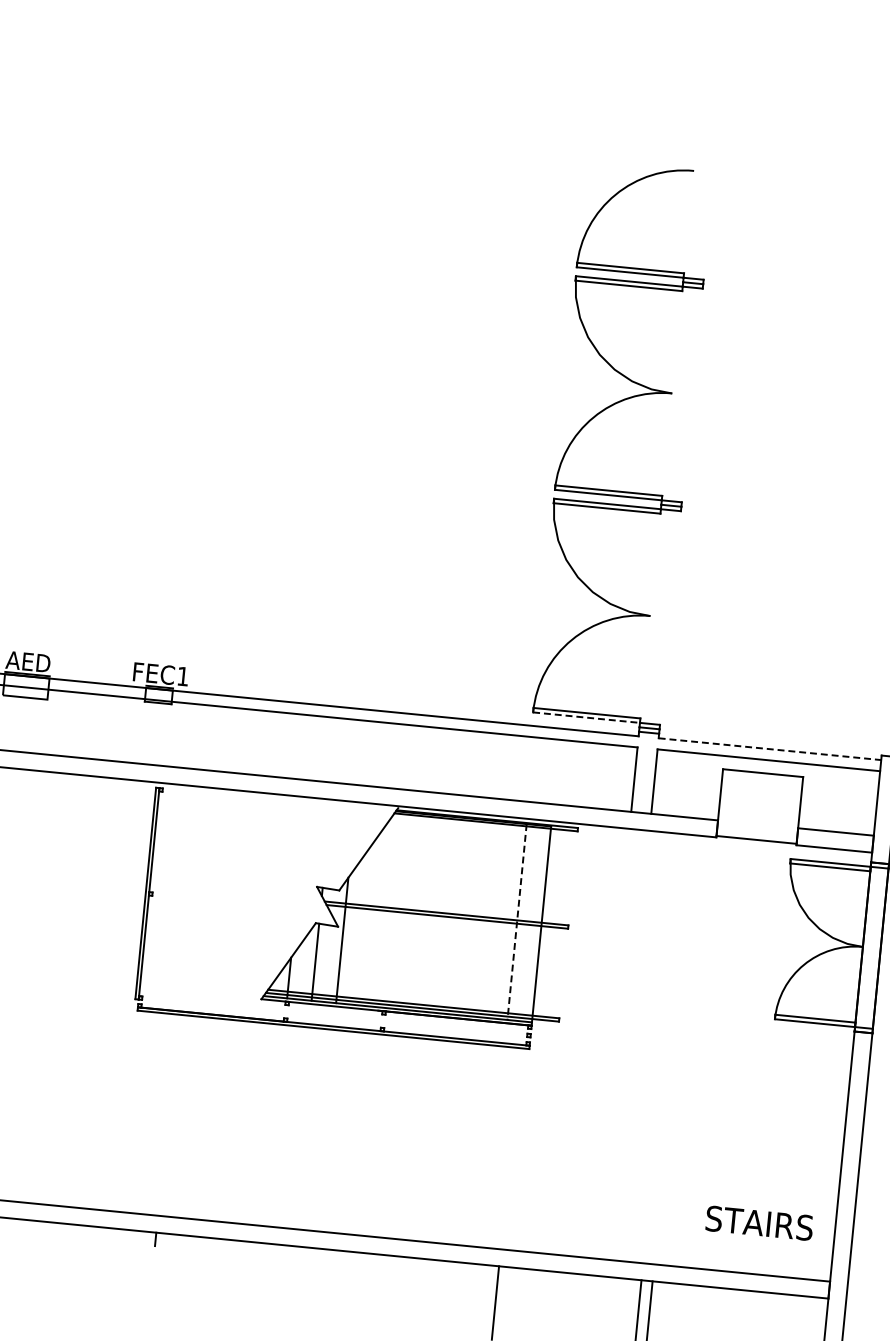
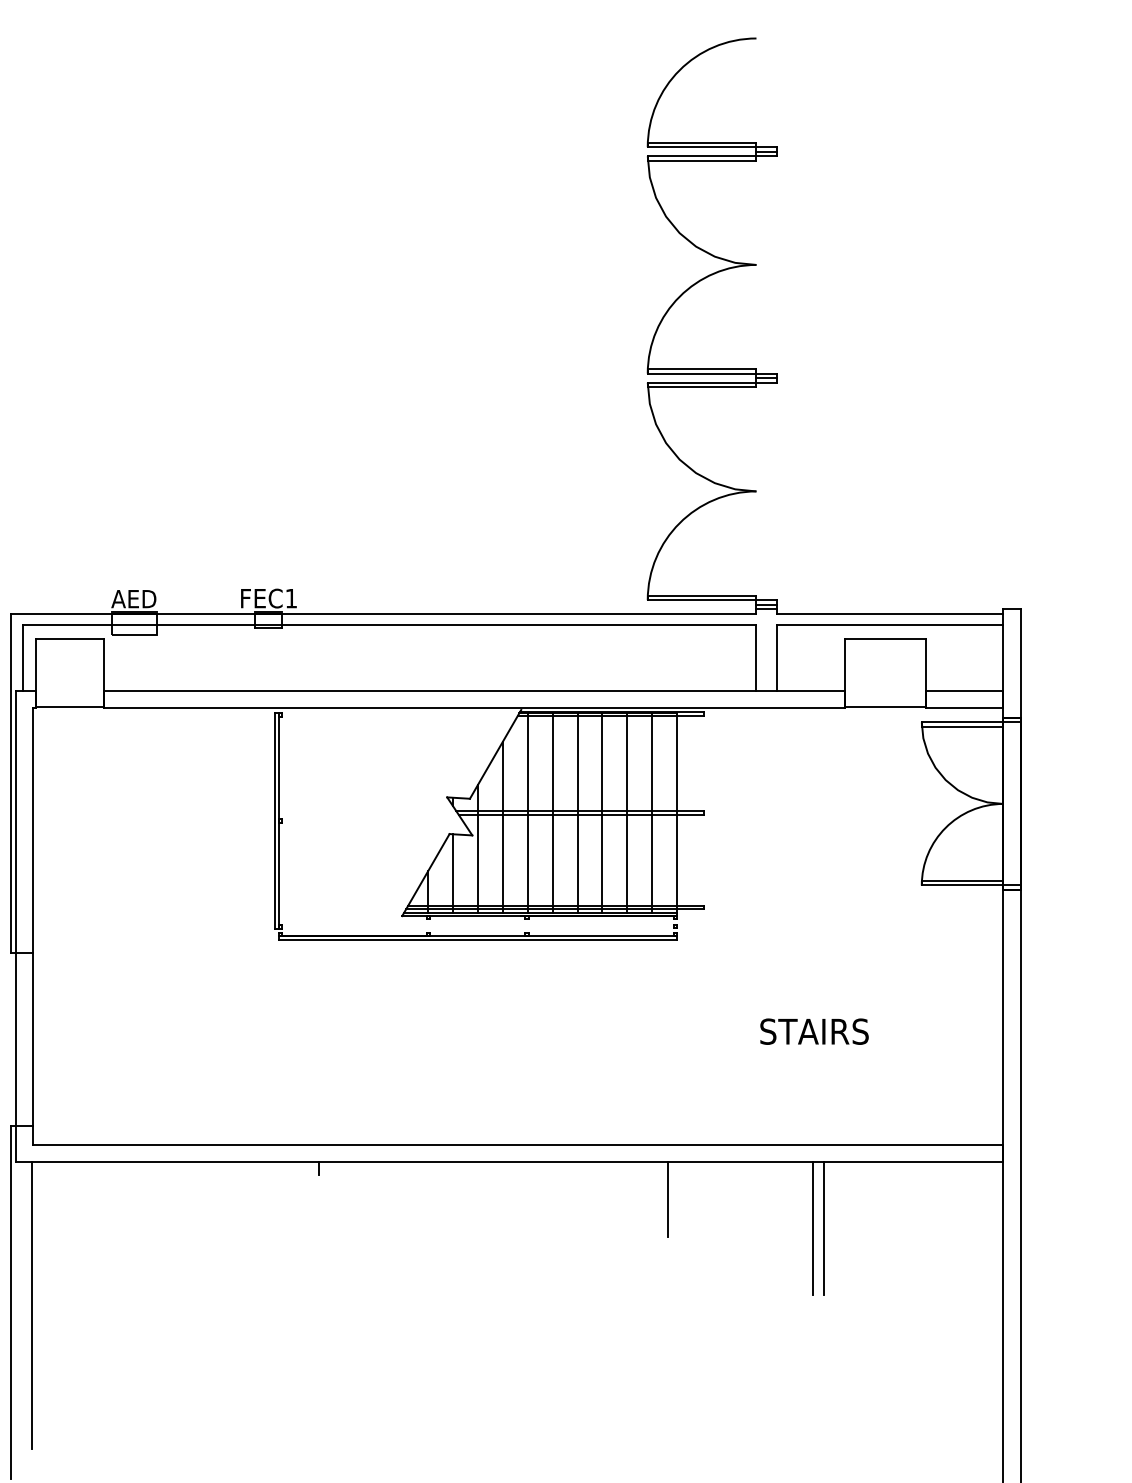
line: (586, 718) -> (702, 600), dashed -> solid
line: (770, 748) -> (890, 613), dashed -> solid
line: (394, 909) -> (527, 812), added
line: (419, 911) -> (552, 812), added
line: (443, 914) -> (577, 812), added
line: (468, 916) -> (602, 812), added
line: (492, 919) -> (627, 812), added
line: (368, 920) -> (502, 826), added
line: (517, 922) -> (652, 813), dashed -> solid
text: (759, 1223) -> (814, 1031), moved

